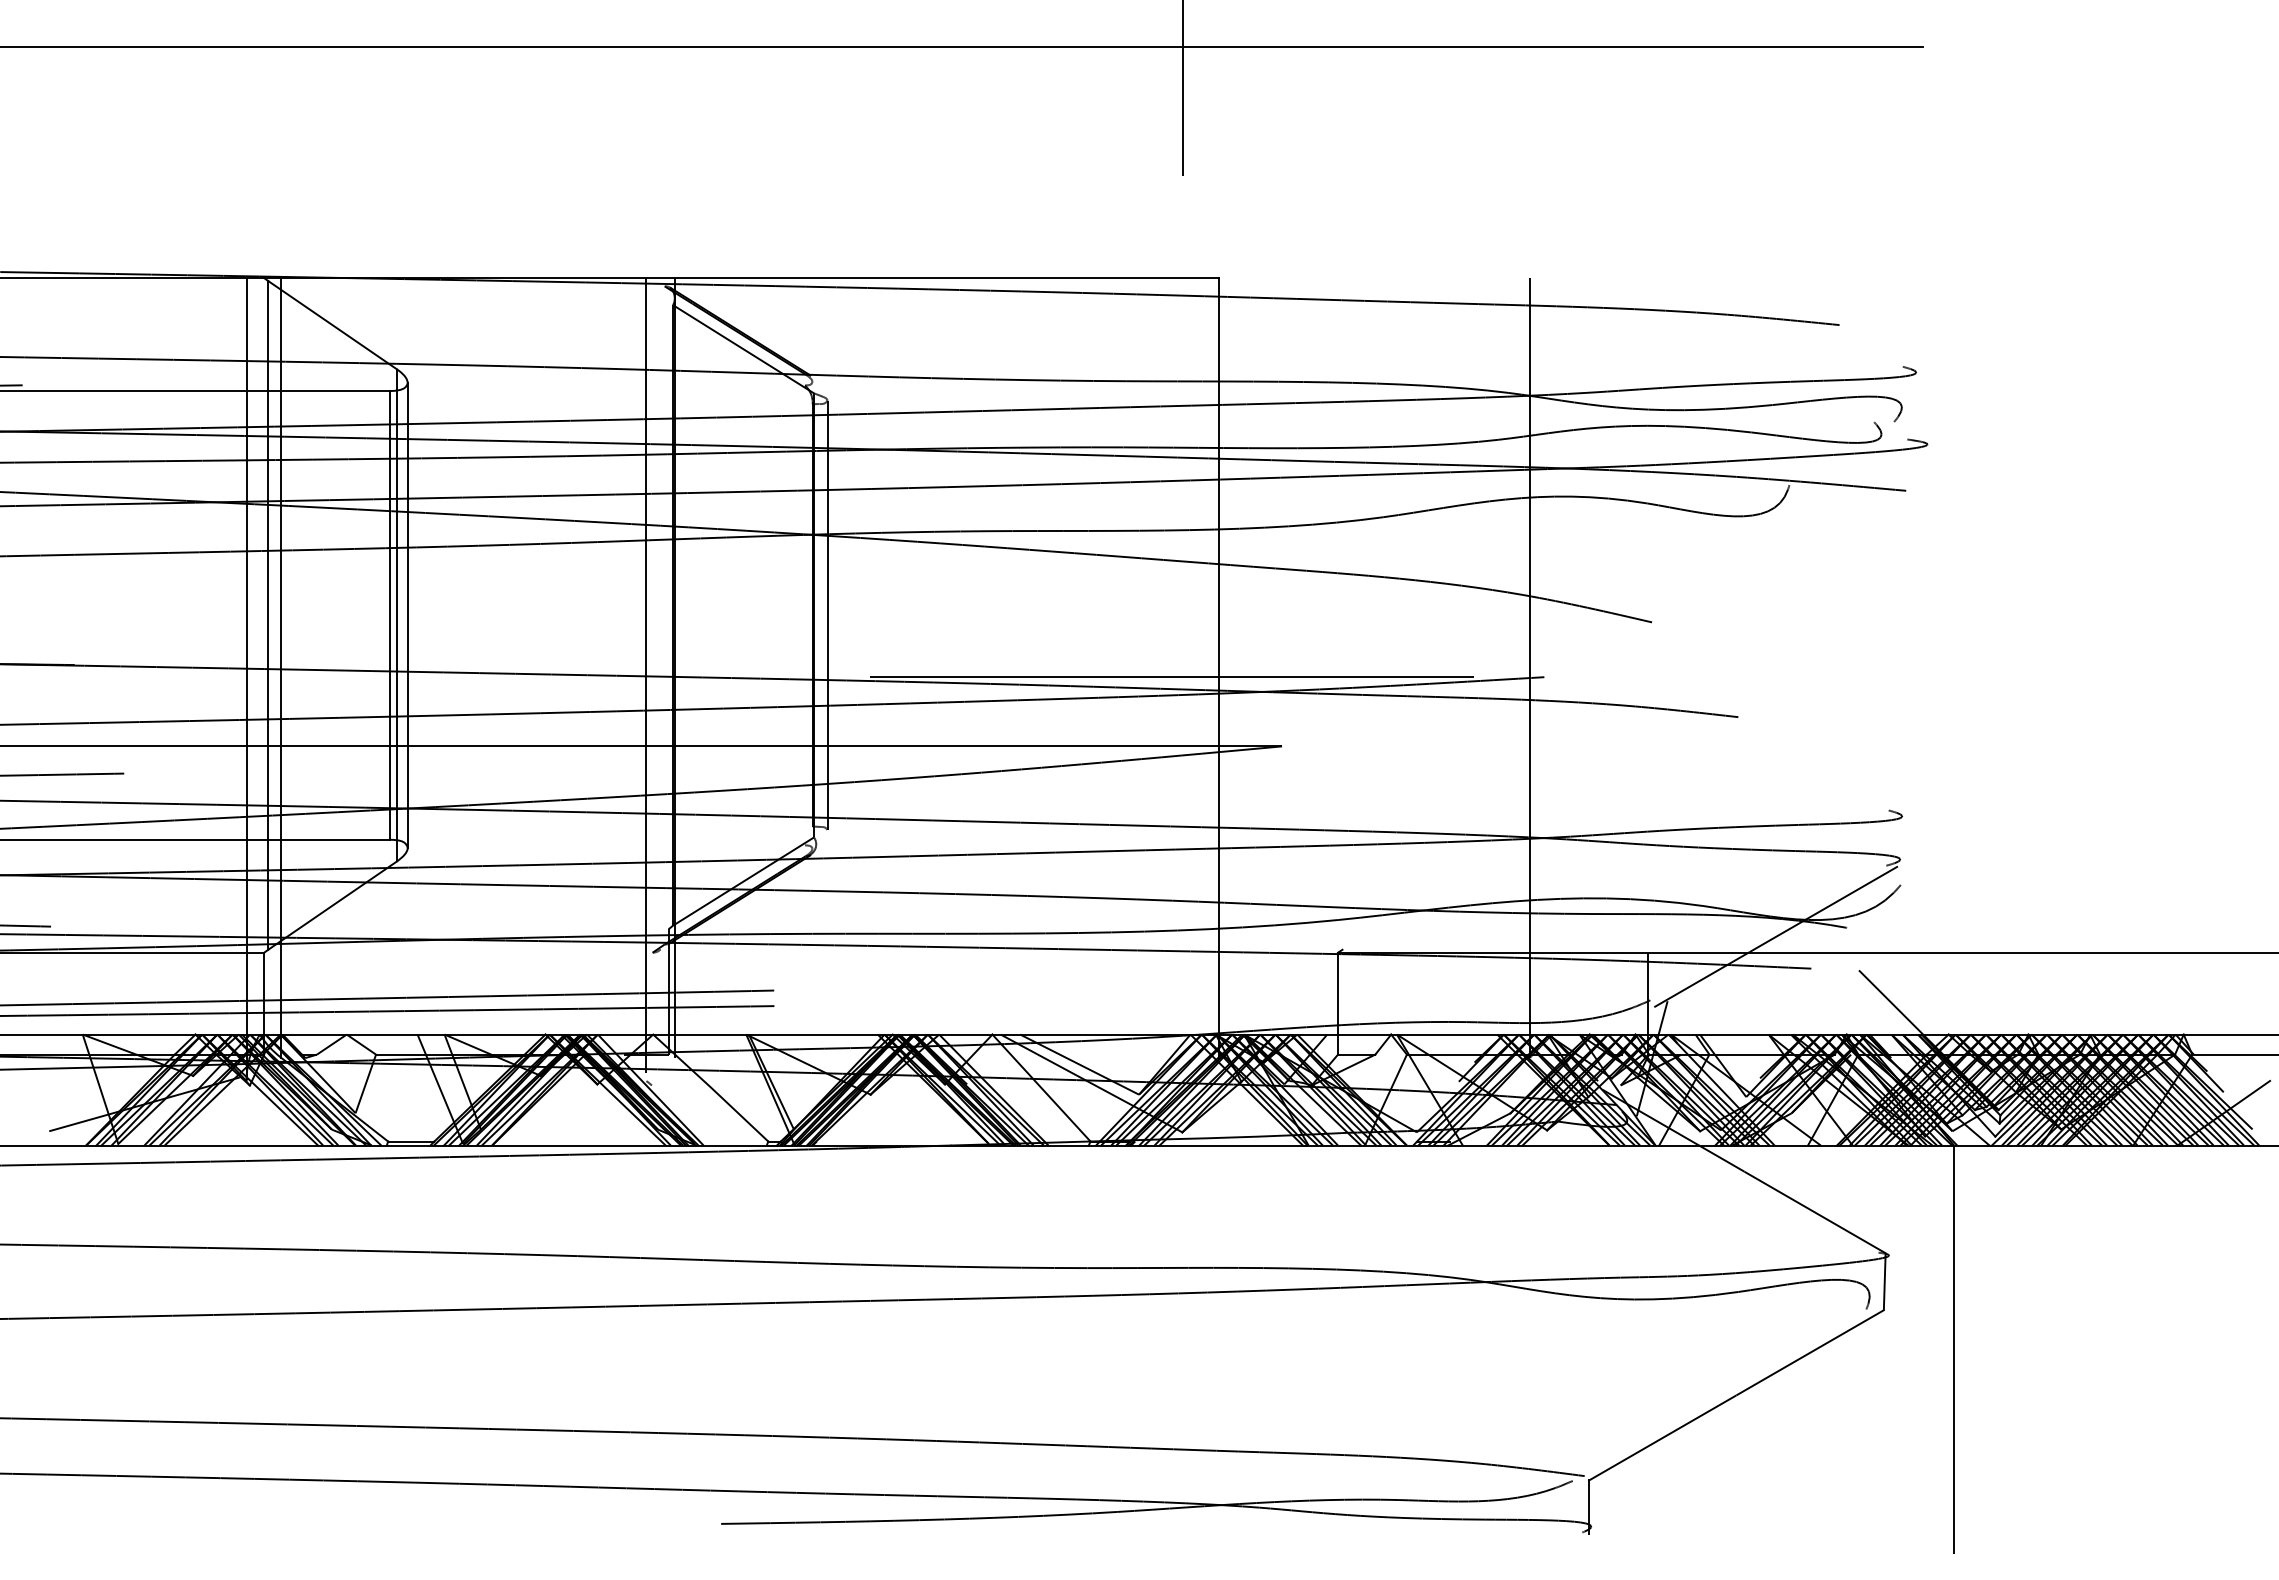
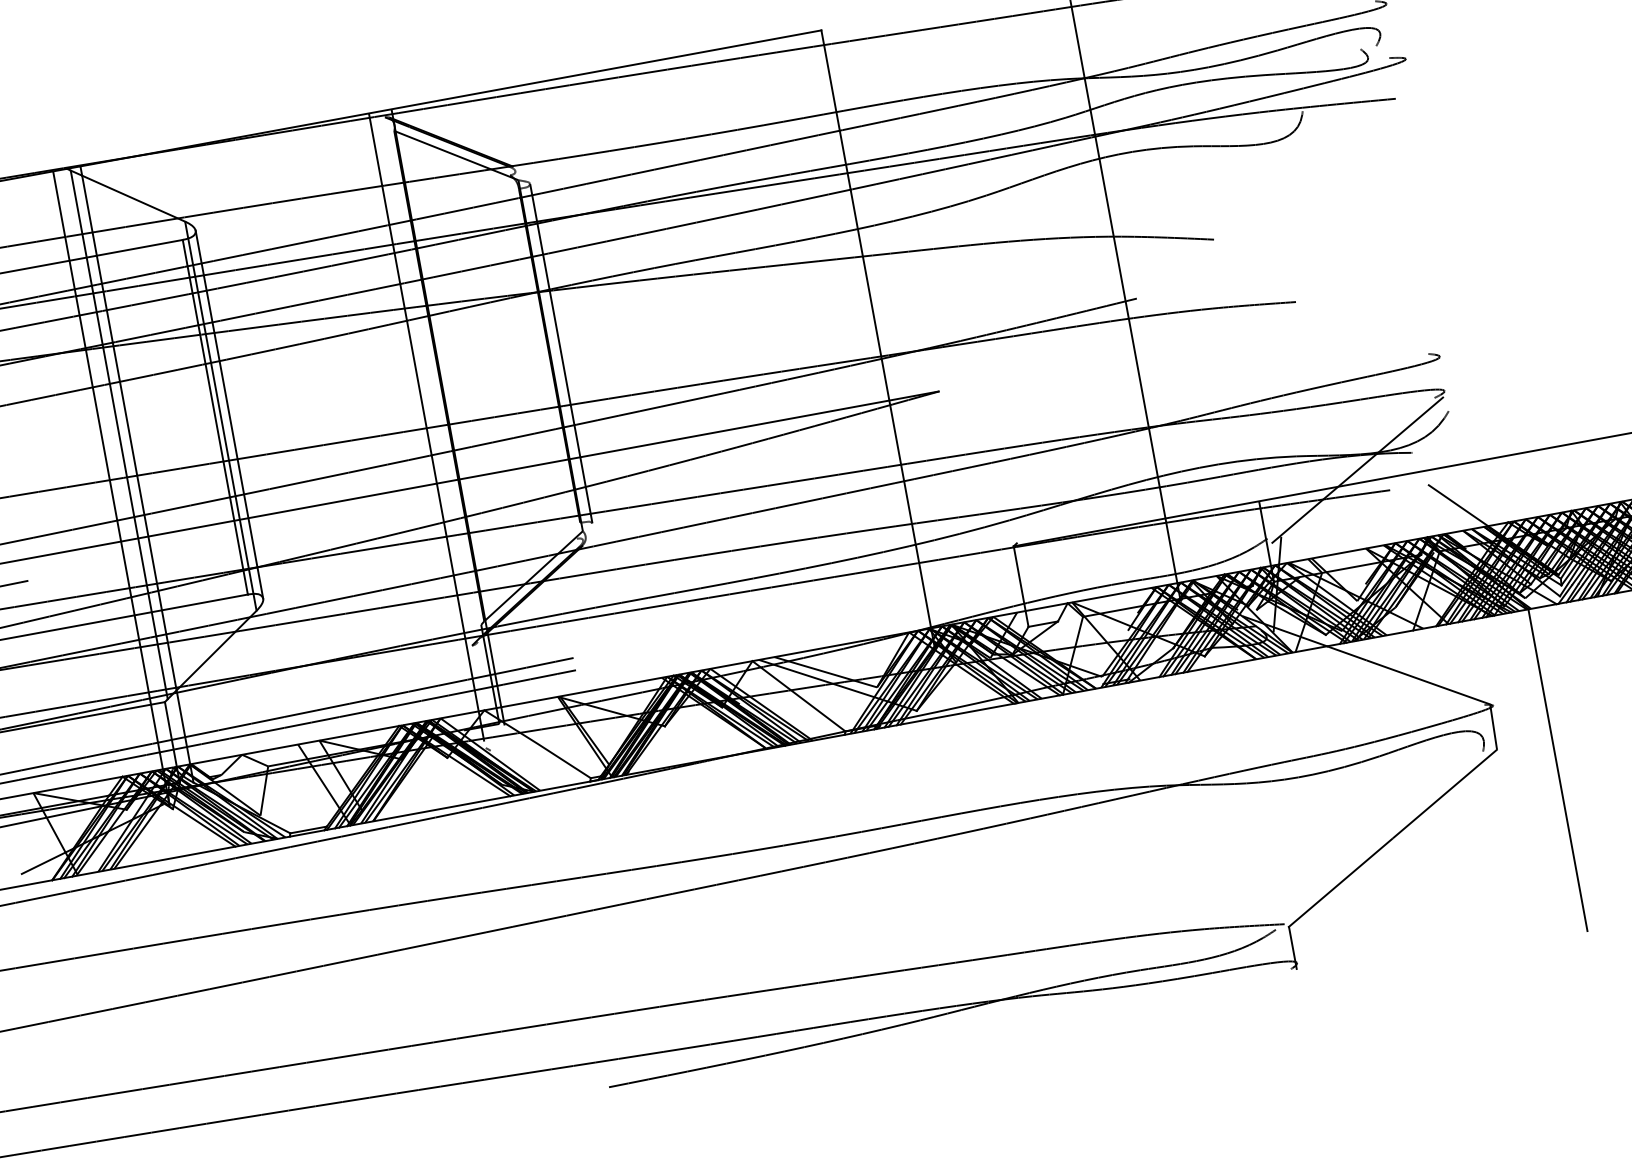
line: (1172, 677) -> (842, 352), removed

